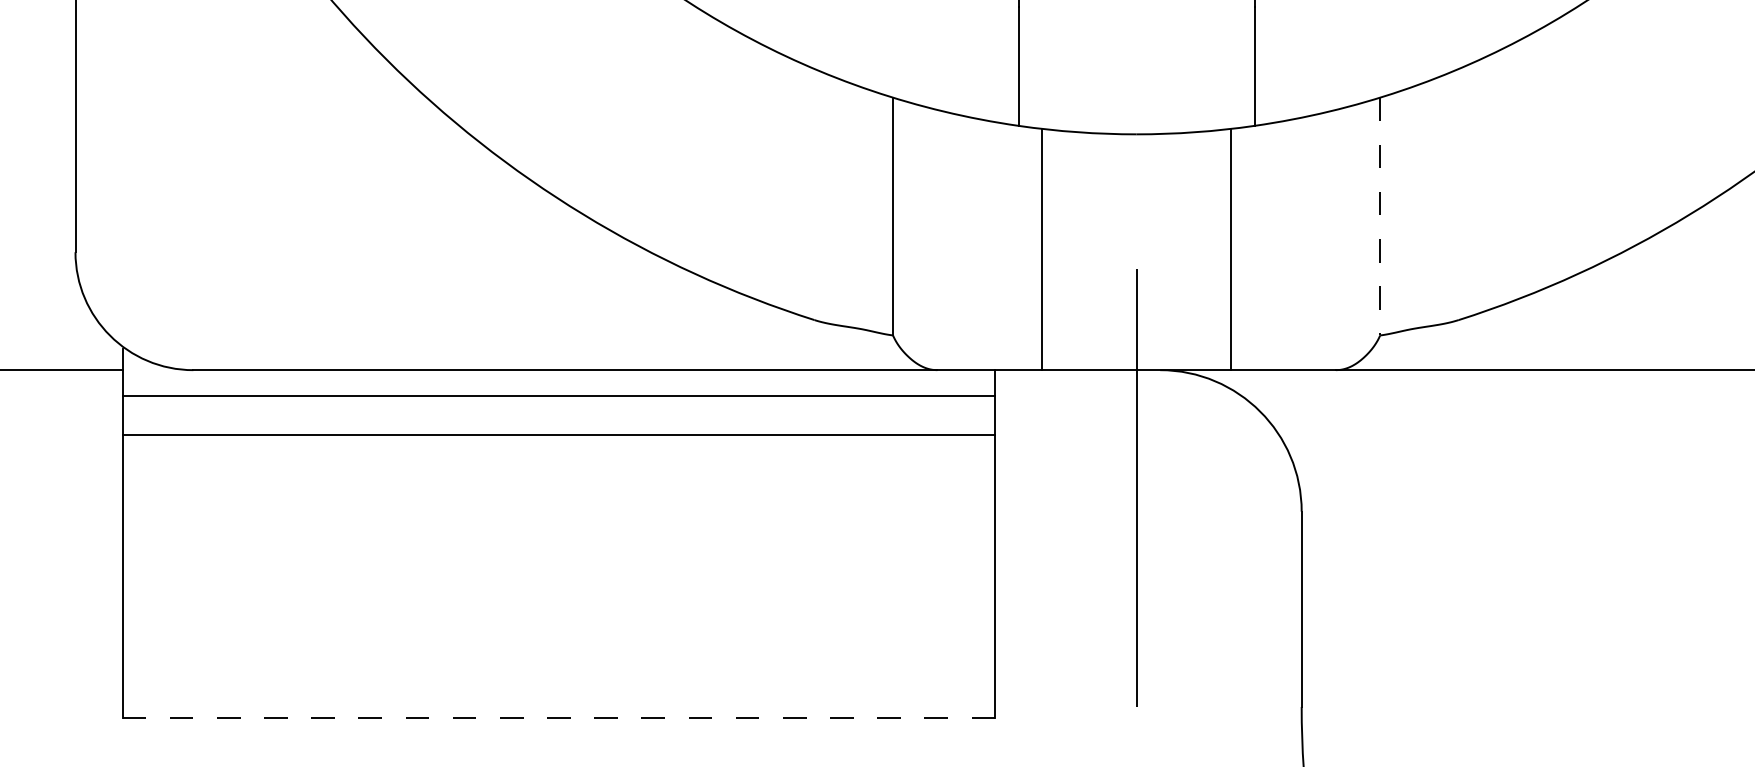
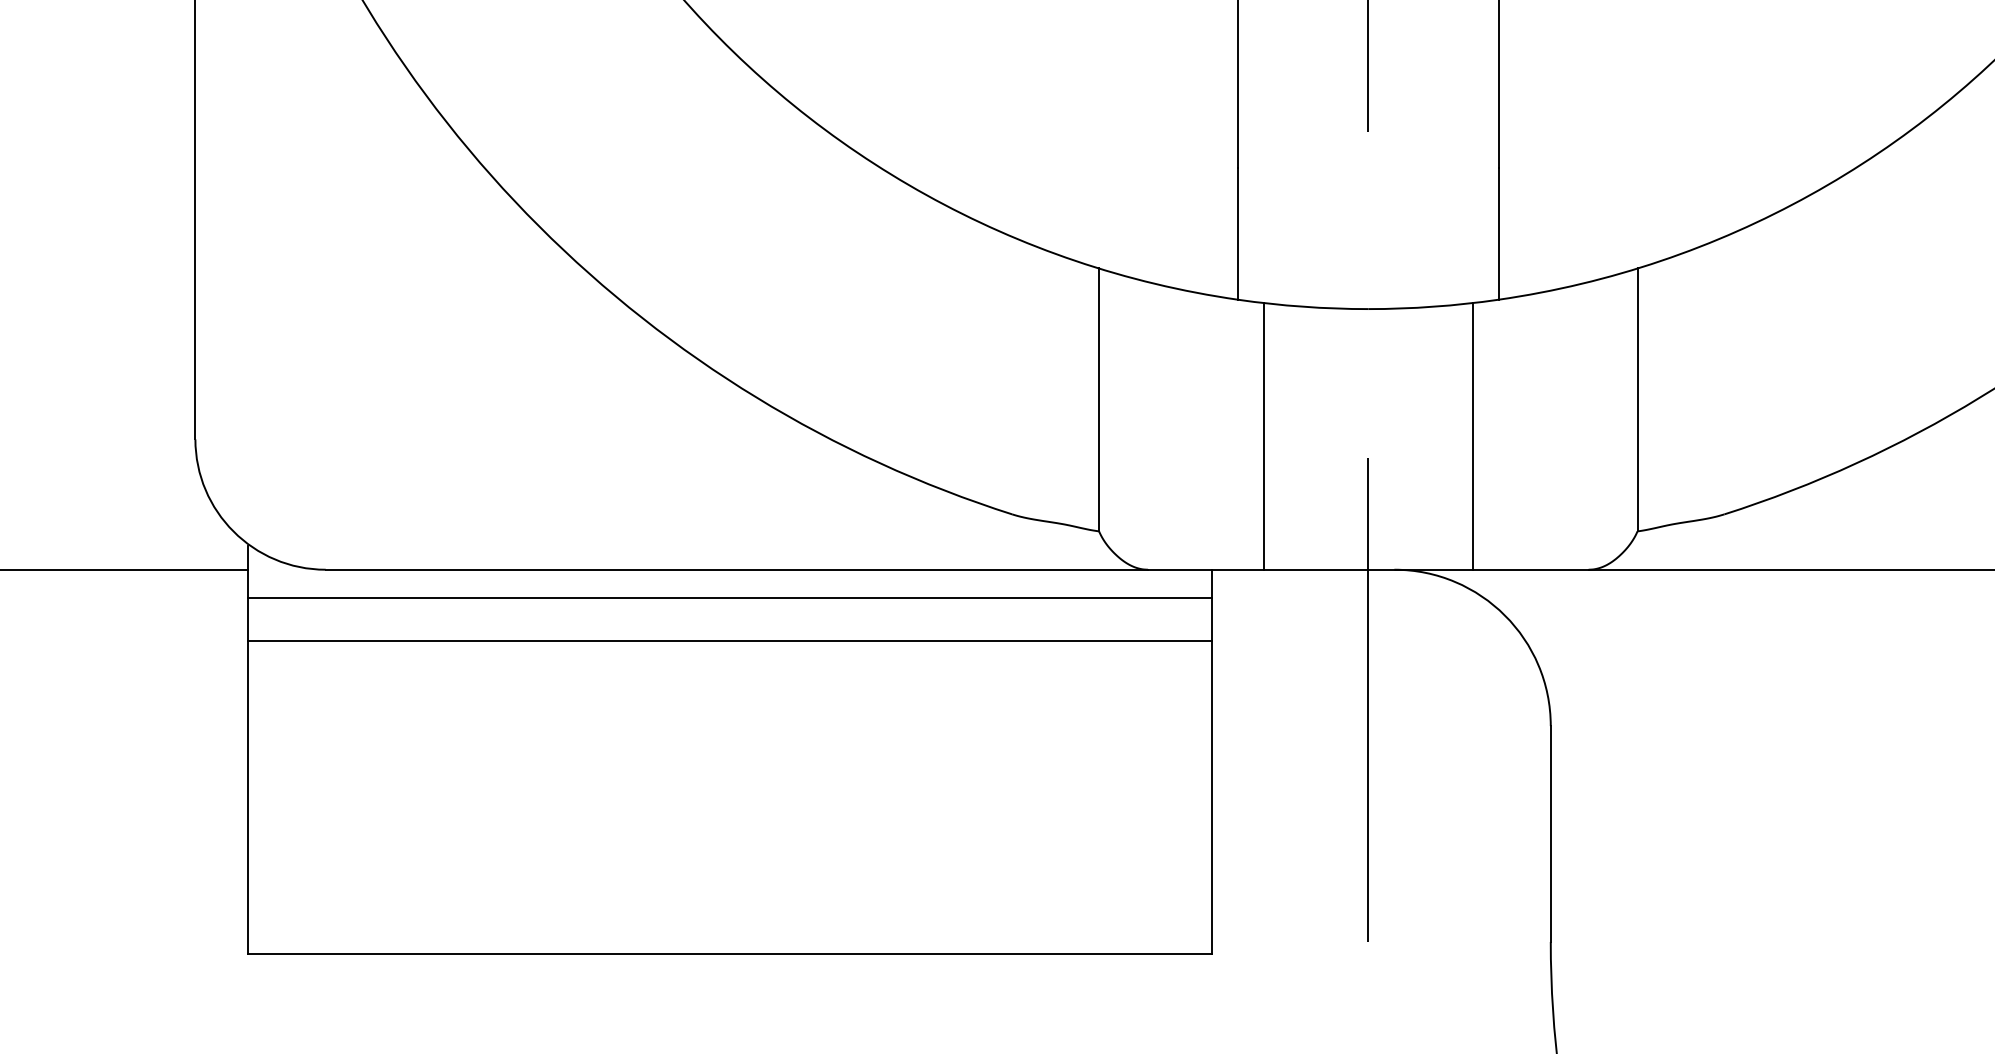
line: (1380, 217) -> (1637, 400), dashed -> solid
line: (559, 717) -> (730, 953), dashed -> solid

